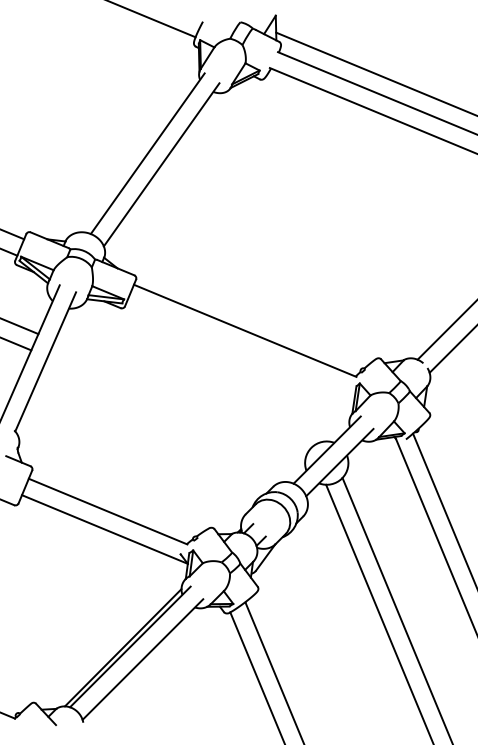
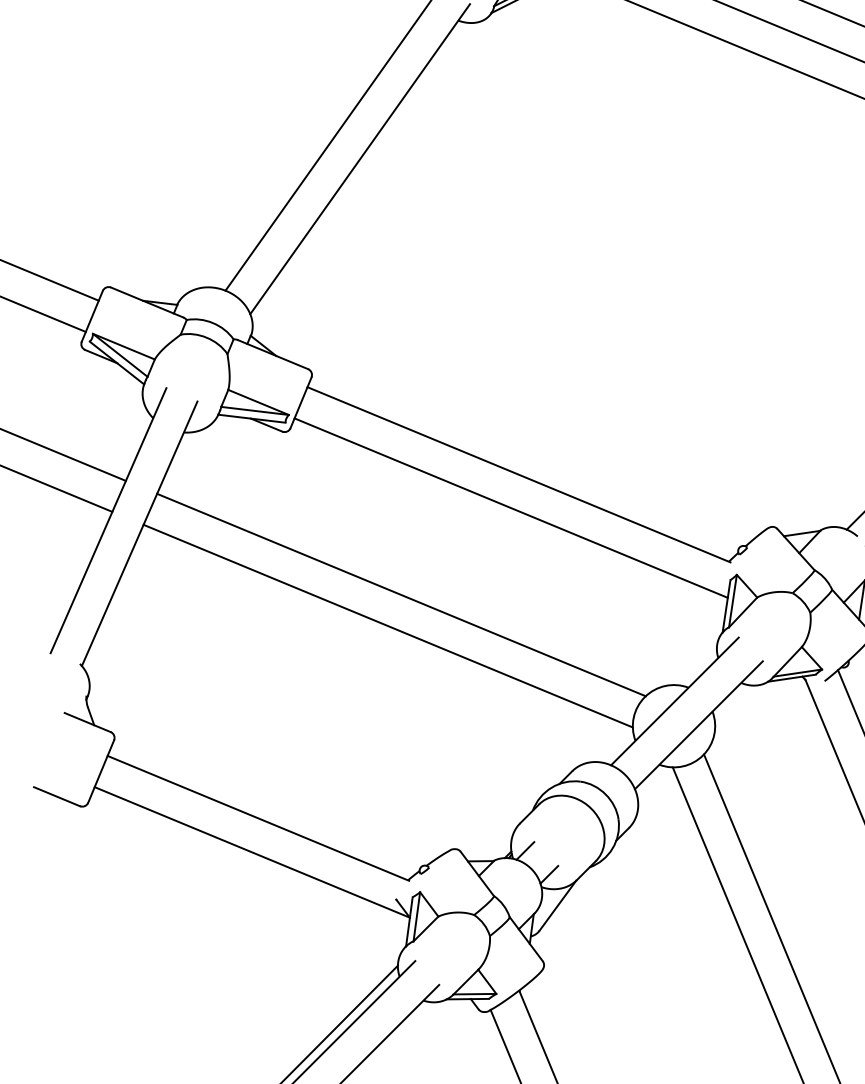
line: (241, 348) -> (511, 508), added
line: (182, 393) -> (399, 593), added
line: (176, 410) -> (388, 626), added

